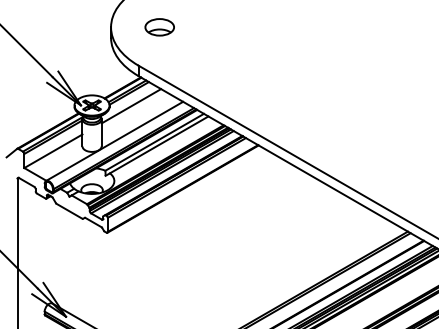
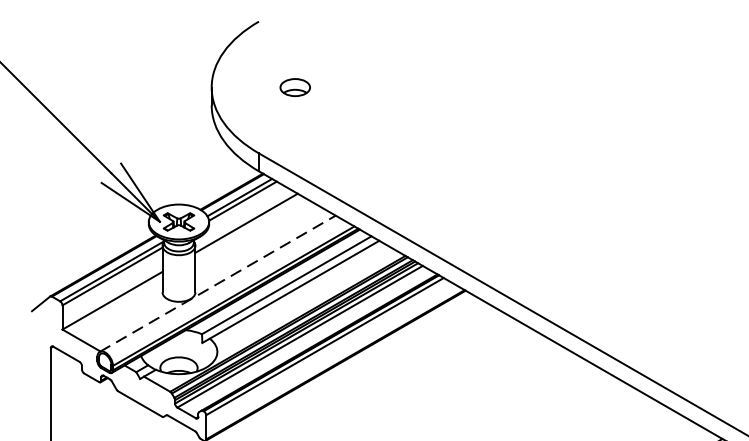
part: (159, 27) -> (295, 87), size x0.6
line: (115, 141) -> (219, 283), solid -> dashed

